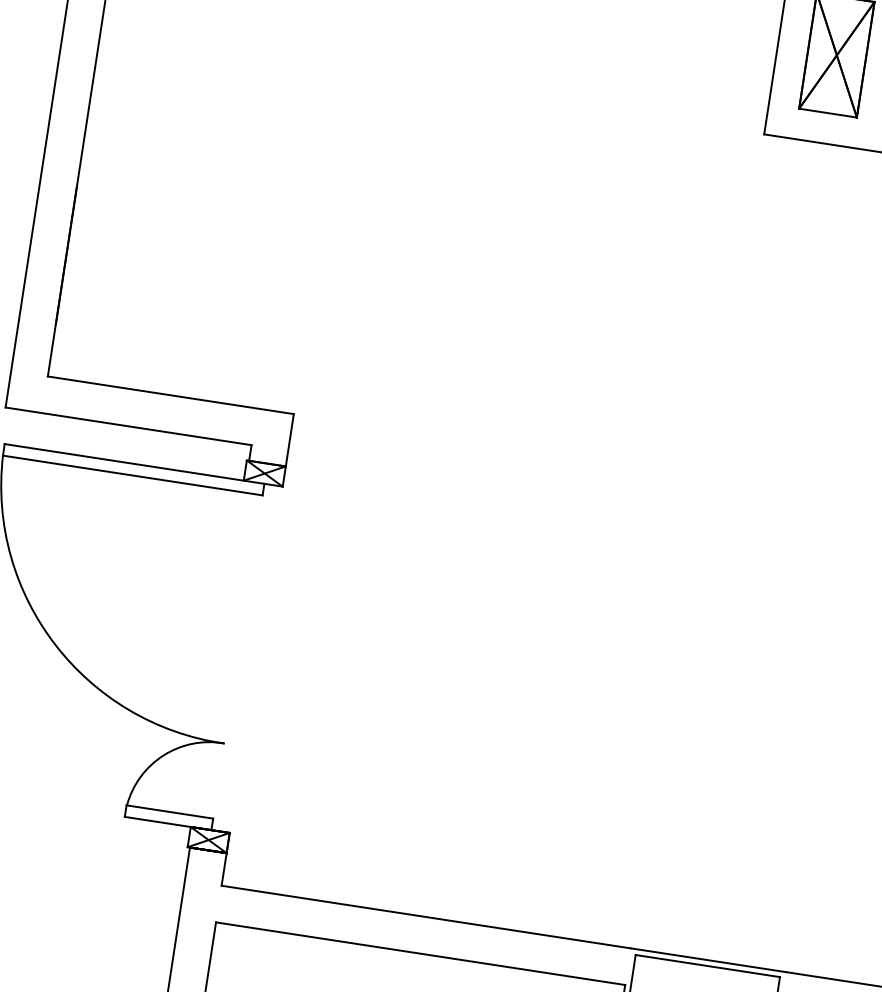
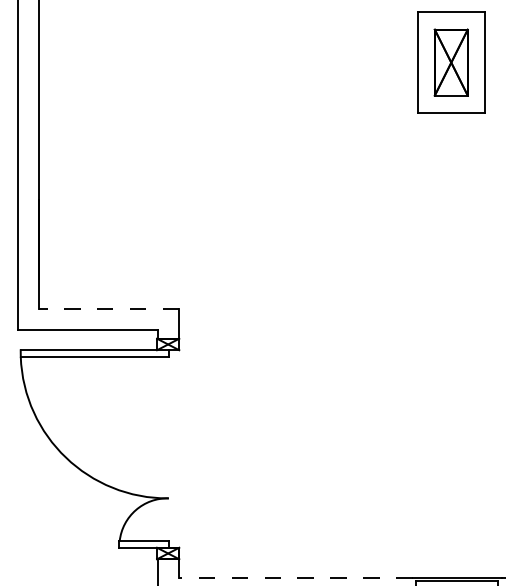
line: (169, 394) -> (108, 308), solid -> dashed
line: (425, 916) -> (295, 577), solid -> dashed

